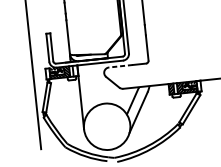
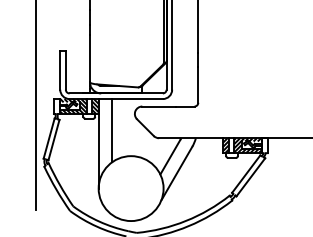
line: (121, 66) -> (159, 106), dashed -> solid
hatch: (75, 70) -> (95, 106), added
line: (89, 86) -> (112, 130), added

